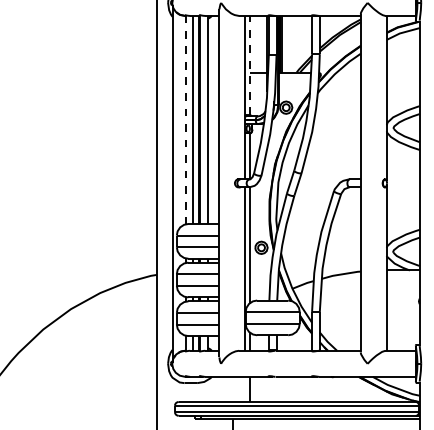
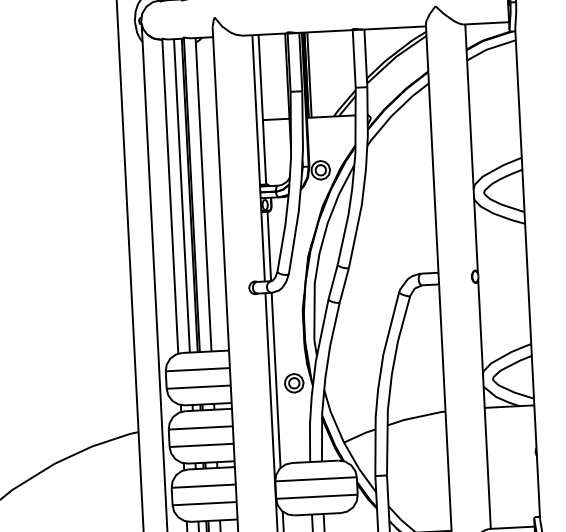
line: (249, 65) -> (262, 109), dashed -> solid
line: (185, 119) -> (169, 195), dashed -> solid

